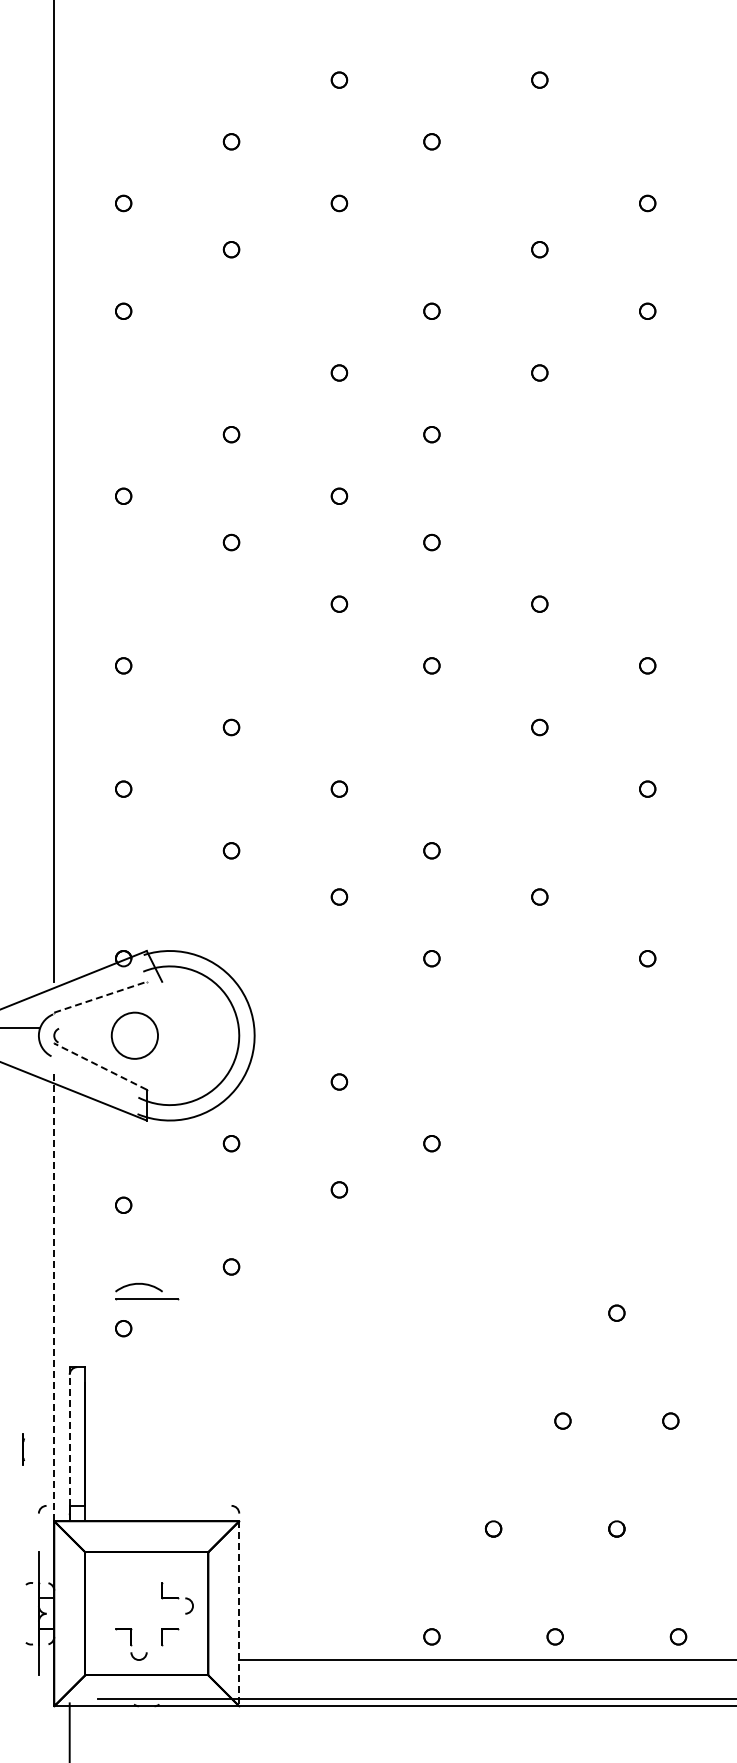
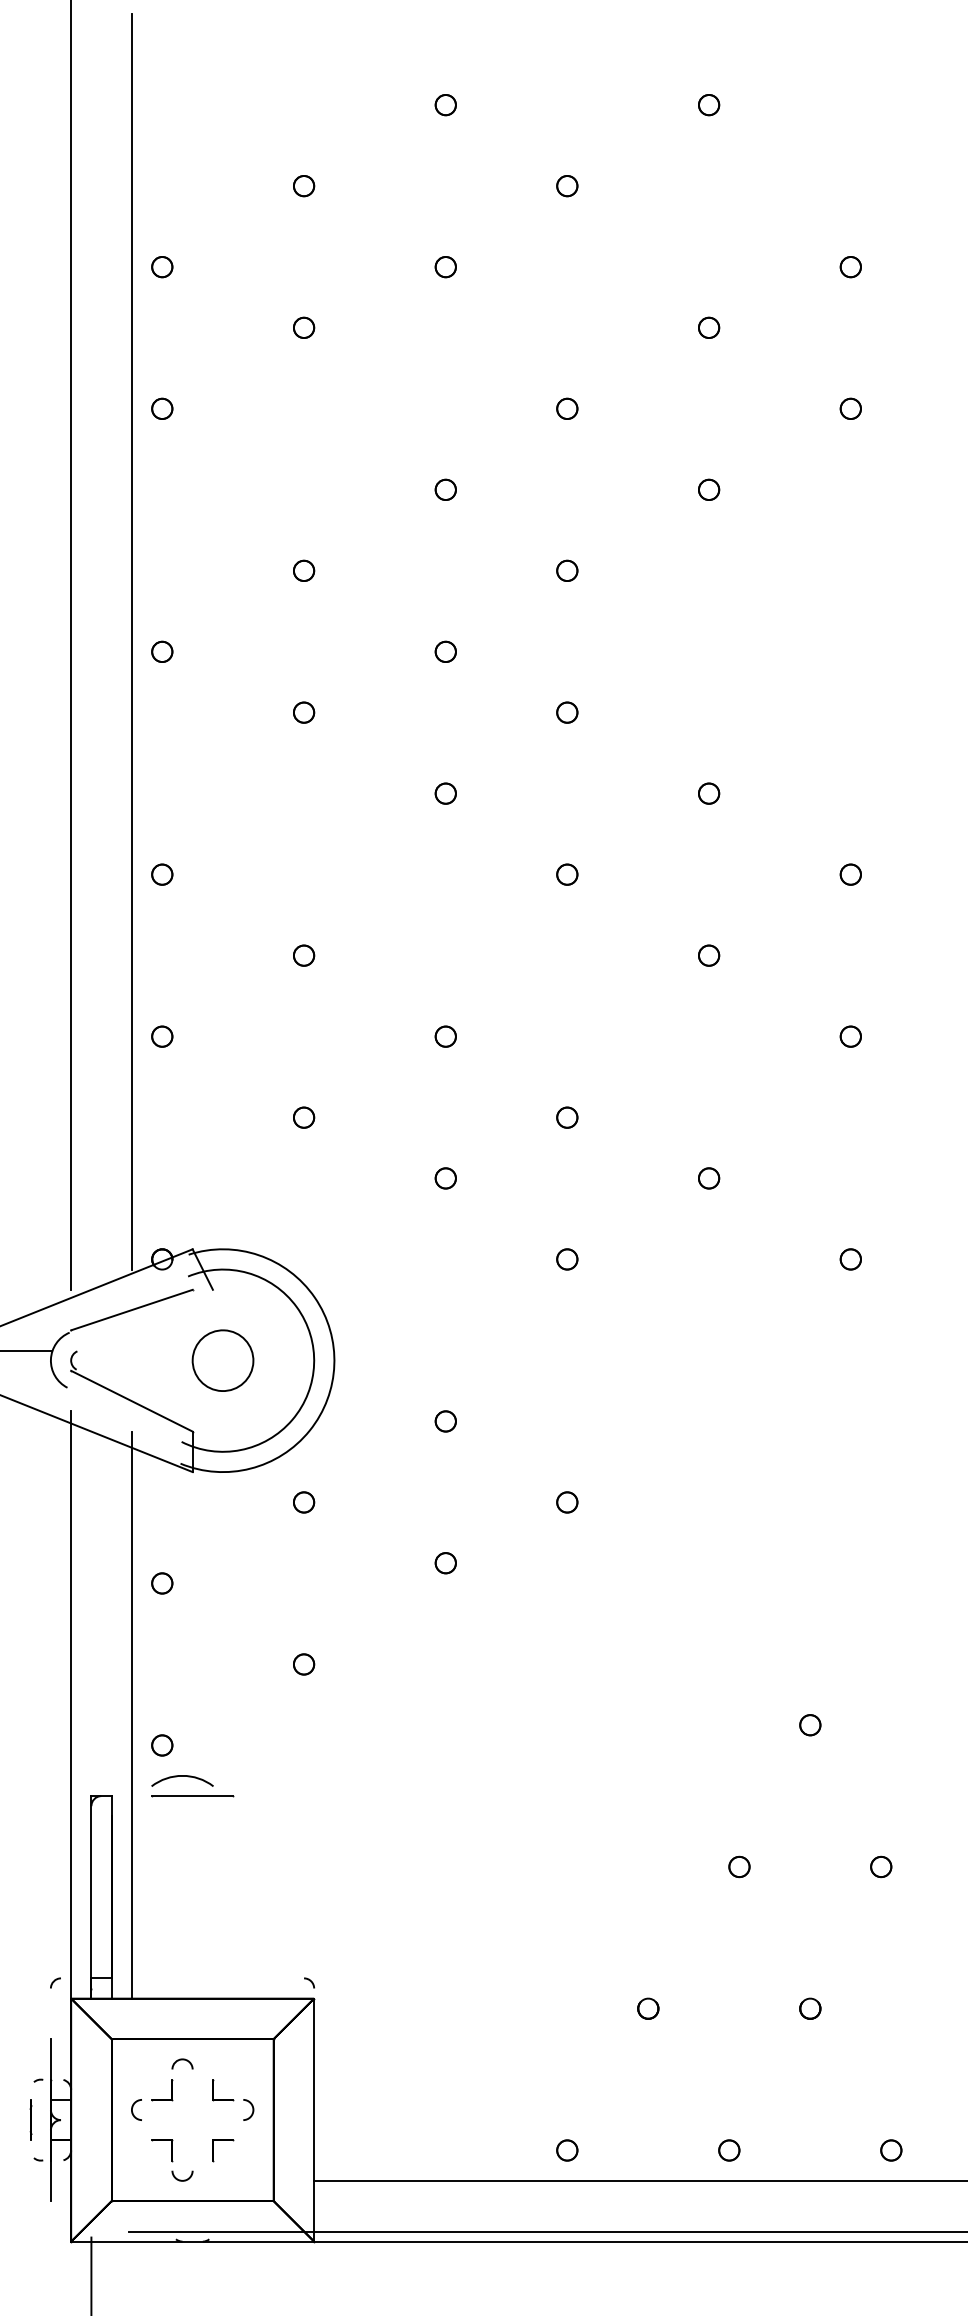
line: (100, 488) -> (131, 641), added
line: (100, 997) -> (131, 1310), dashed -> solid
part: (134, 1035) -> (222, 1360), moved
line: (100, 1066) -> (131, 1401), dashed -> solid
part: (147, 1291) -> (193, 1786), moved
line: (54, 1297) -> (71, 1704), dashed -> solid
line: (100, 1305) -> (131, 1715), added
line: (69, 1437) -> (91, 1888), dashed -> solid
line: (23, 1449) -> (30, 2119), moved
part: (130, 1590) -> (171, 2089), added
line: (239, 1614) -> (314, 2121), dashed -> solid

